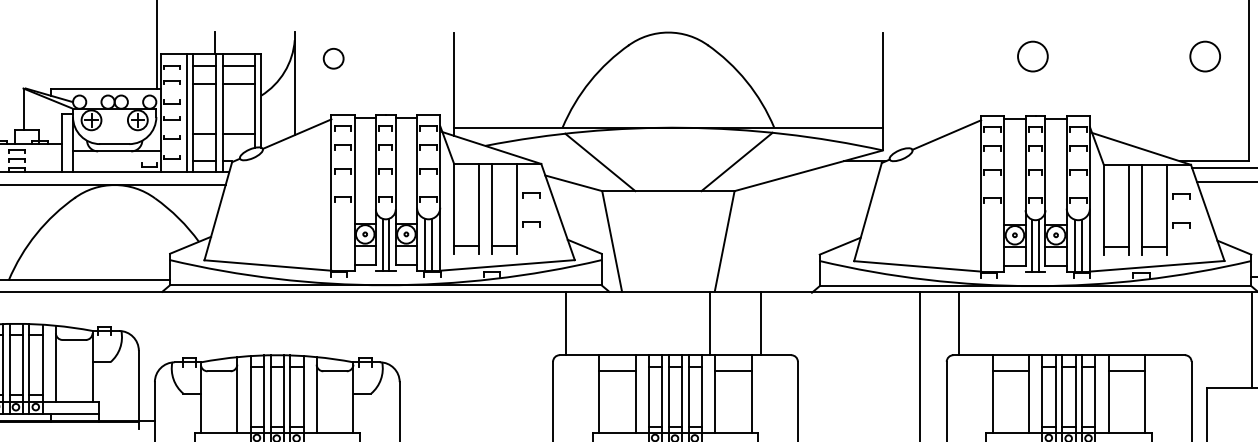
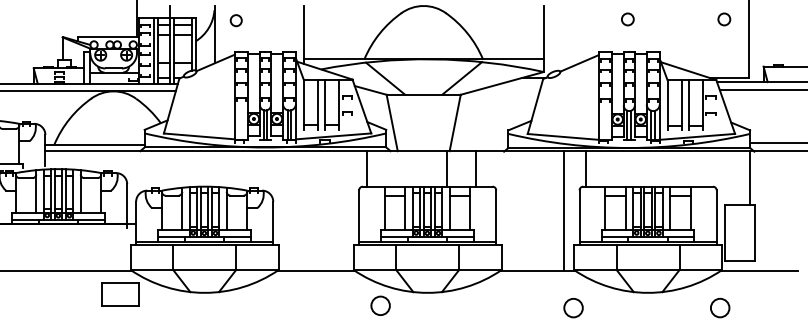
circle: (1032, 56) -> (627, 19), size x0.71
circle: (1205, 56) -> (724, 19), size x0.71

